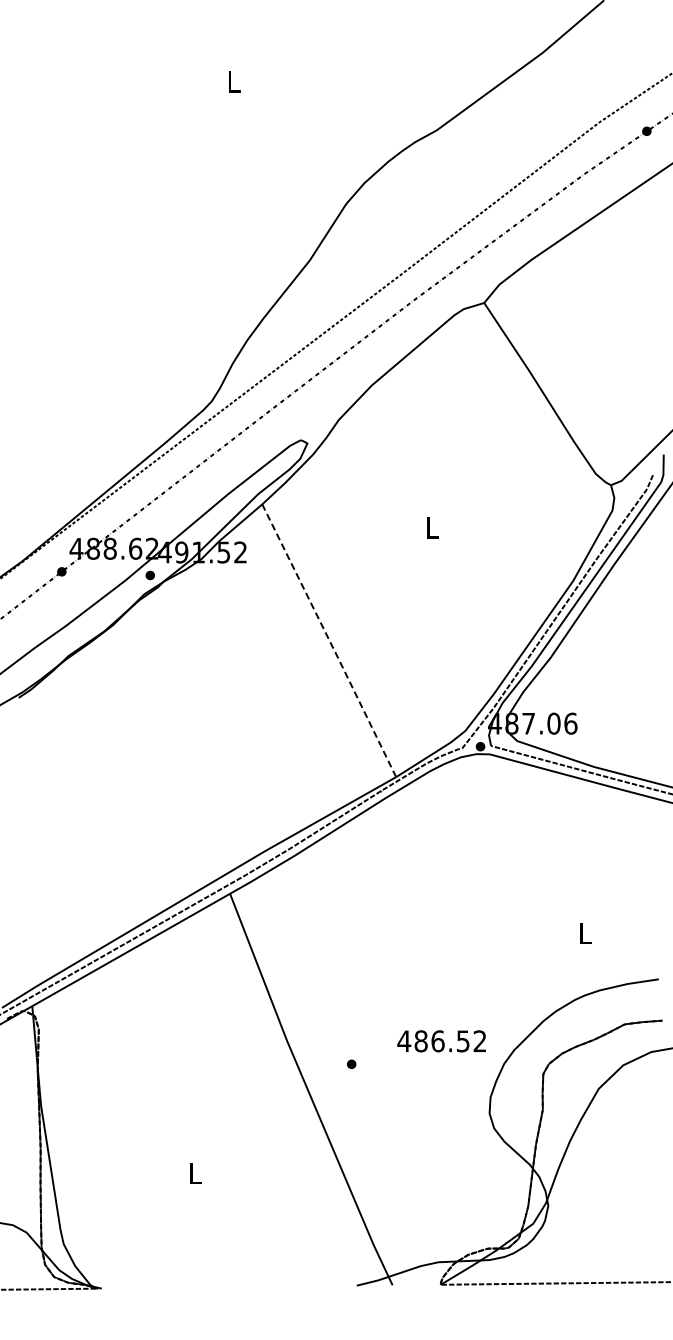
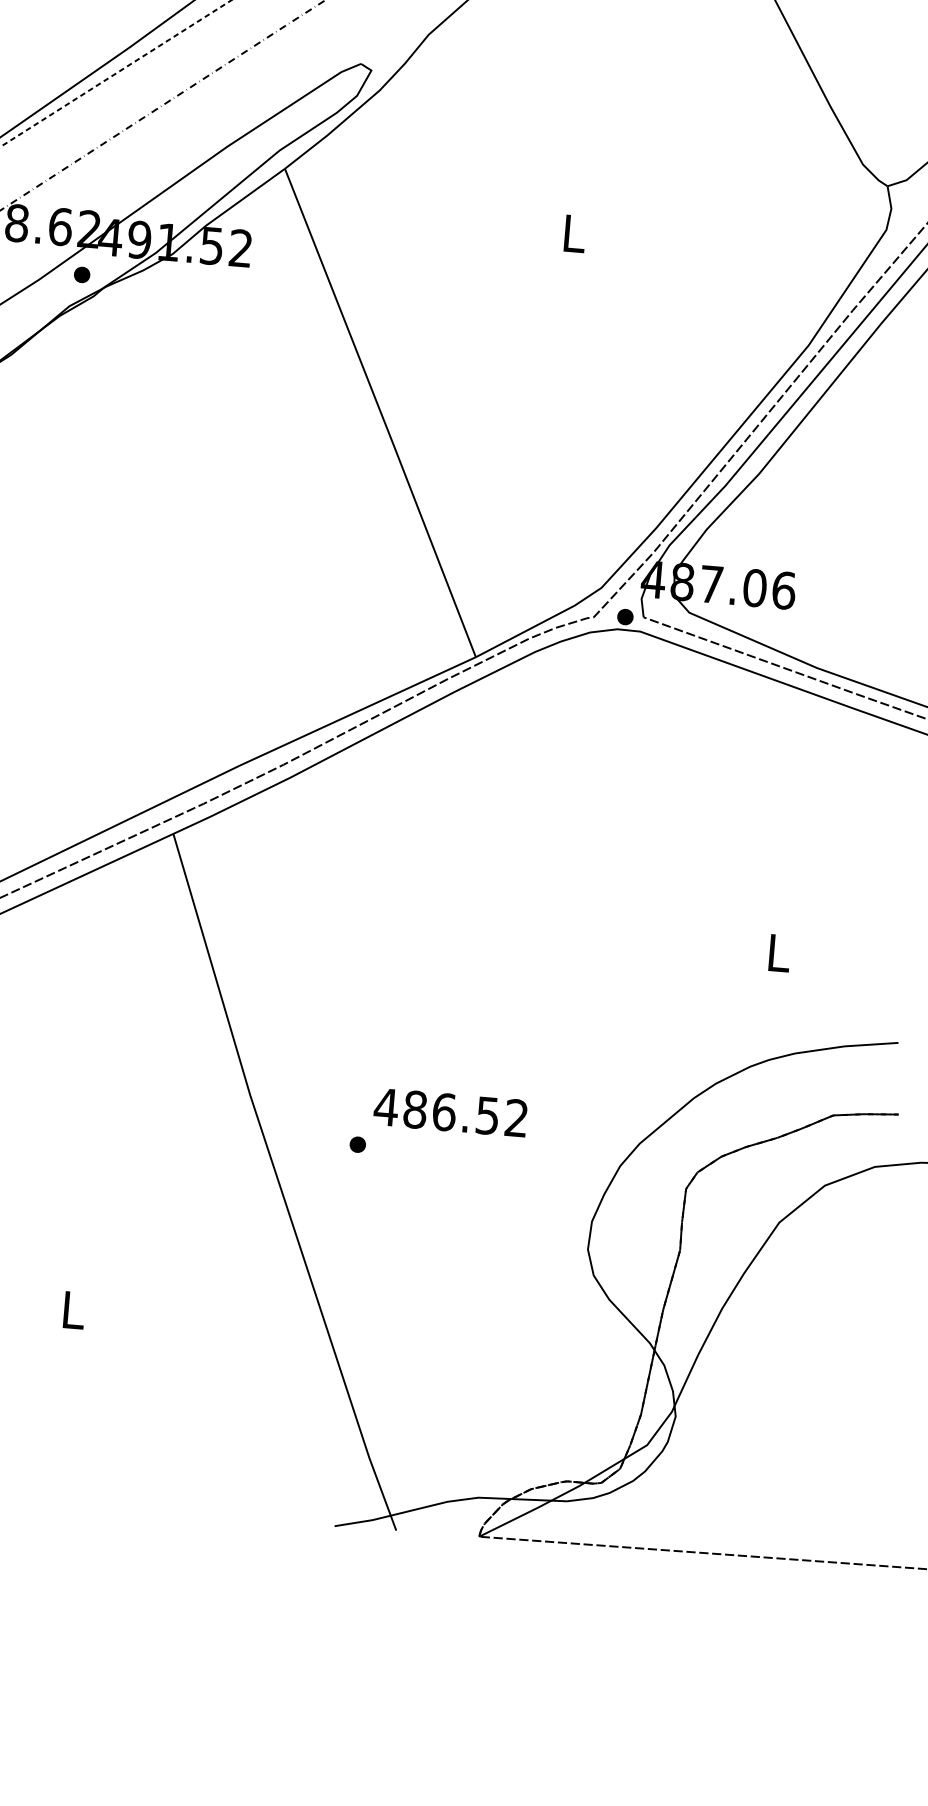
line: (329, 641) -> (380, 414), dashed -> solid
text: (441, 1041) -> (450, 1112), moved

